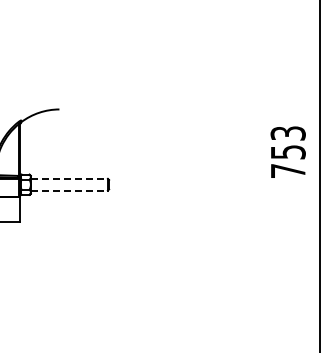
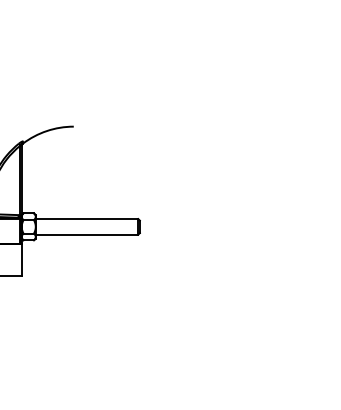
line: (69, 178) -> (87, 218), dashed -> solid
line: (69, 190) -> (87, 234), dashed -> solid

